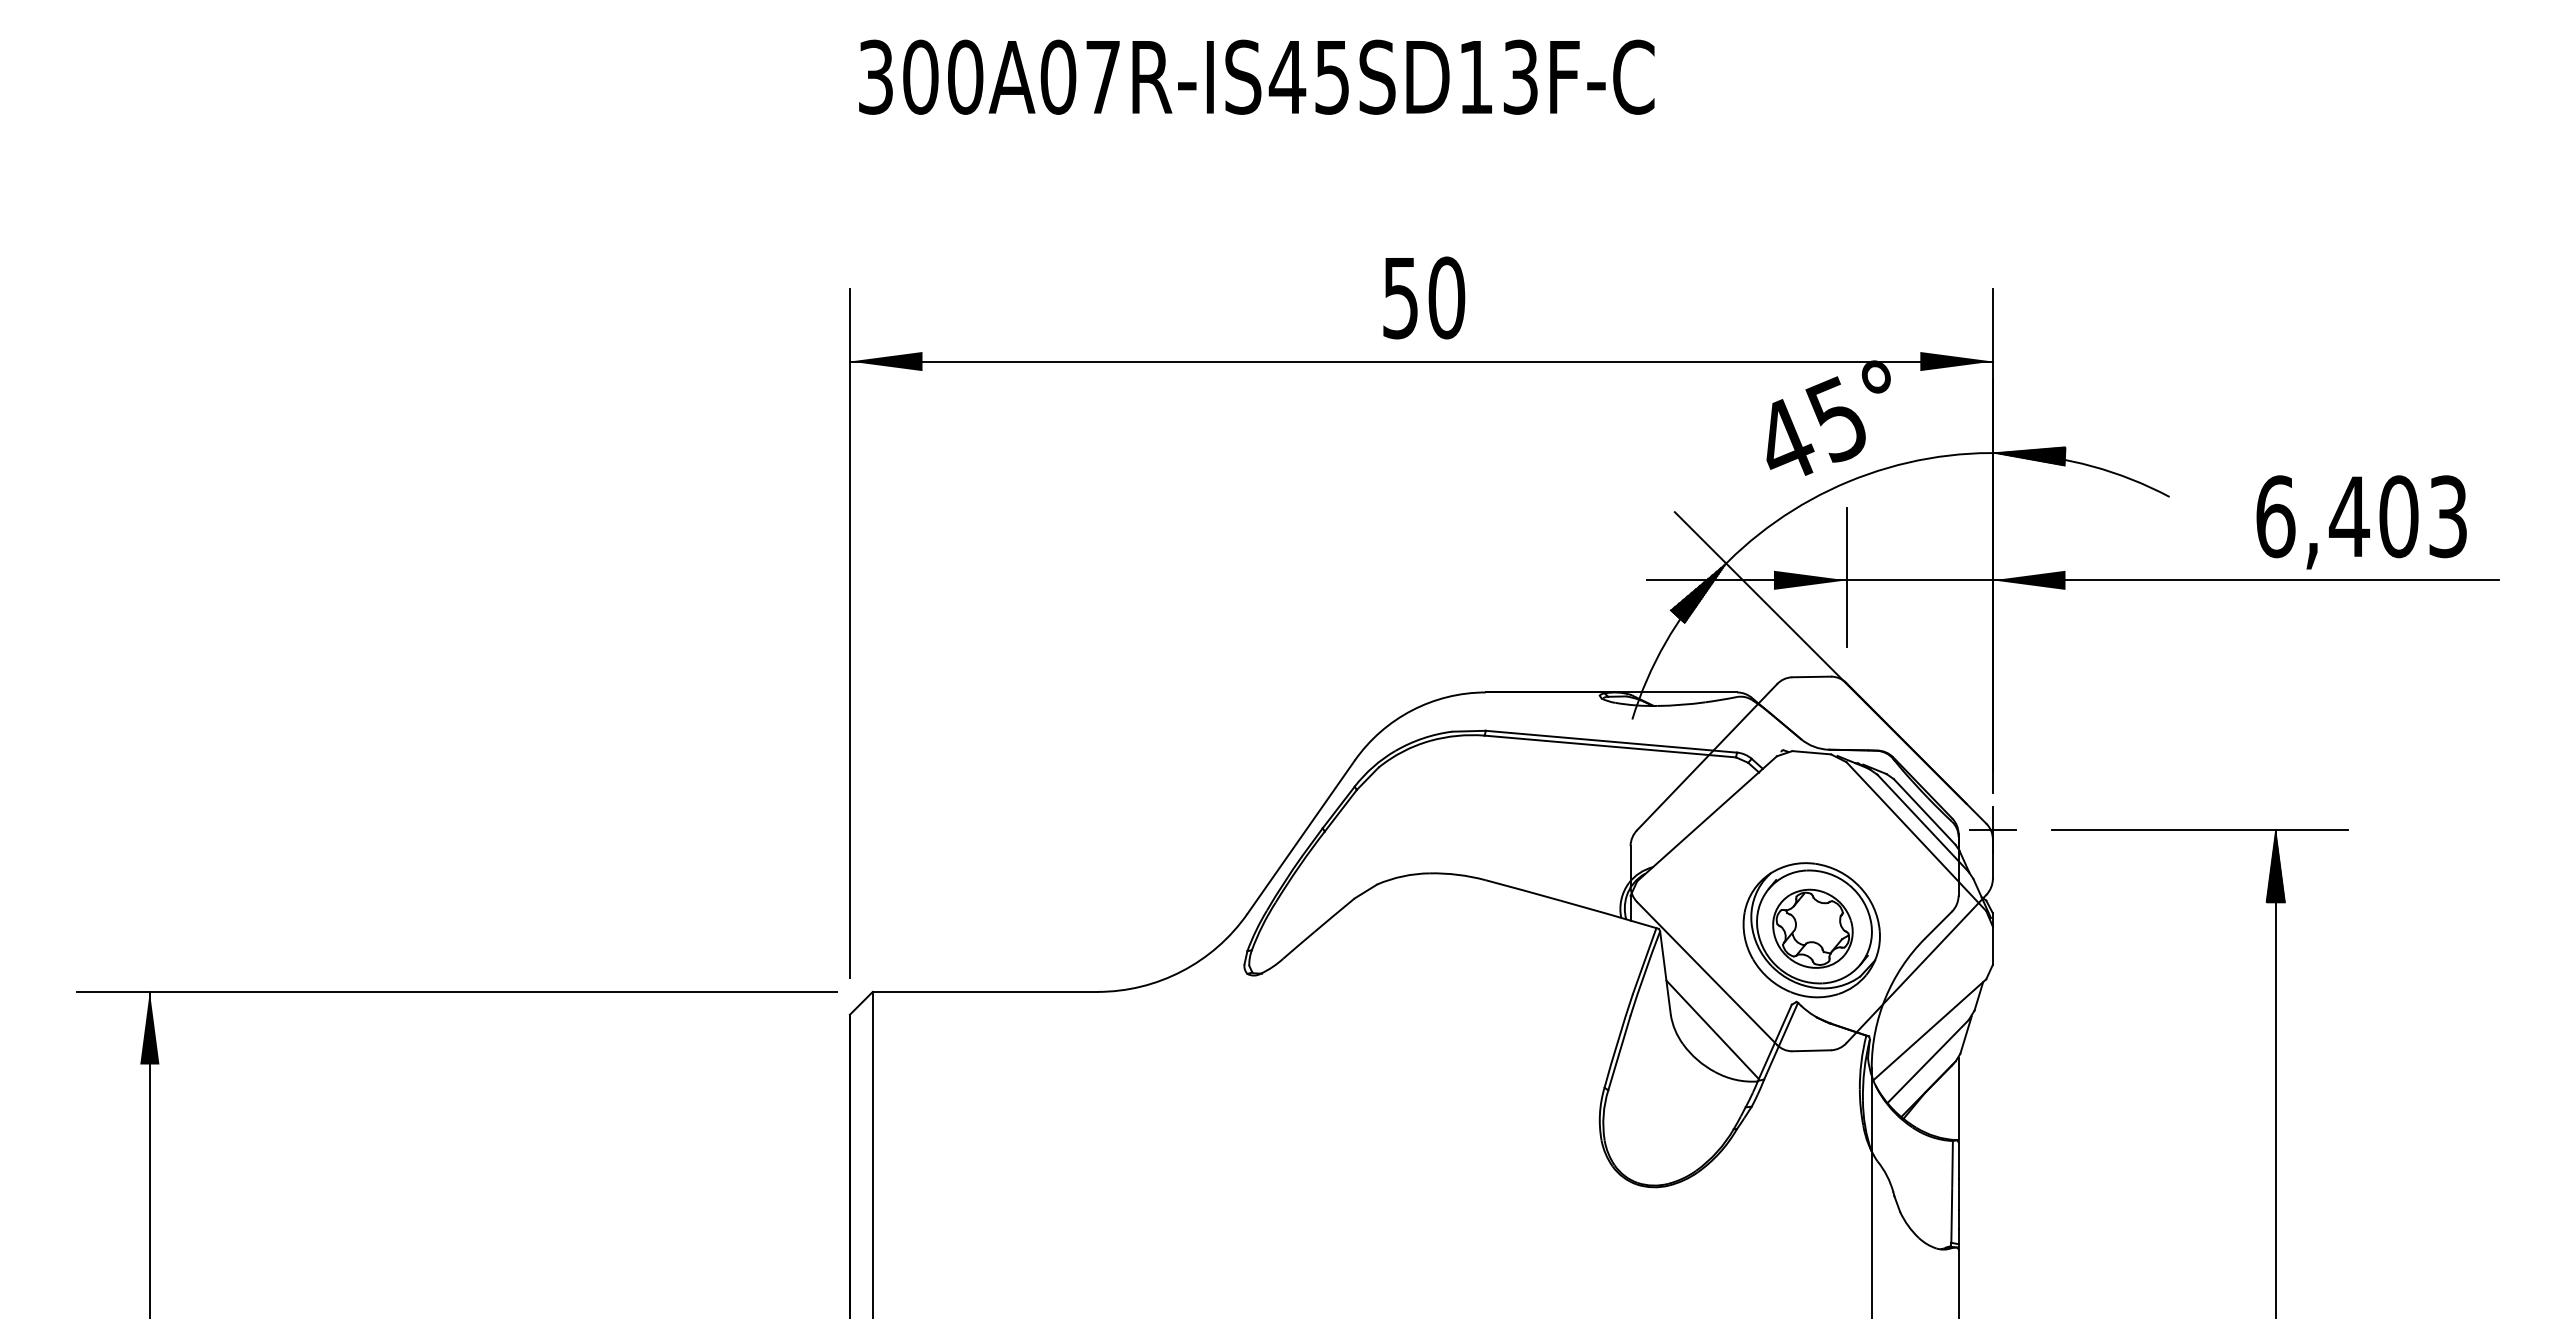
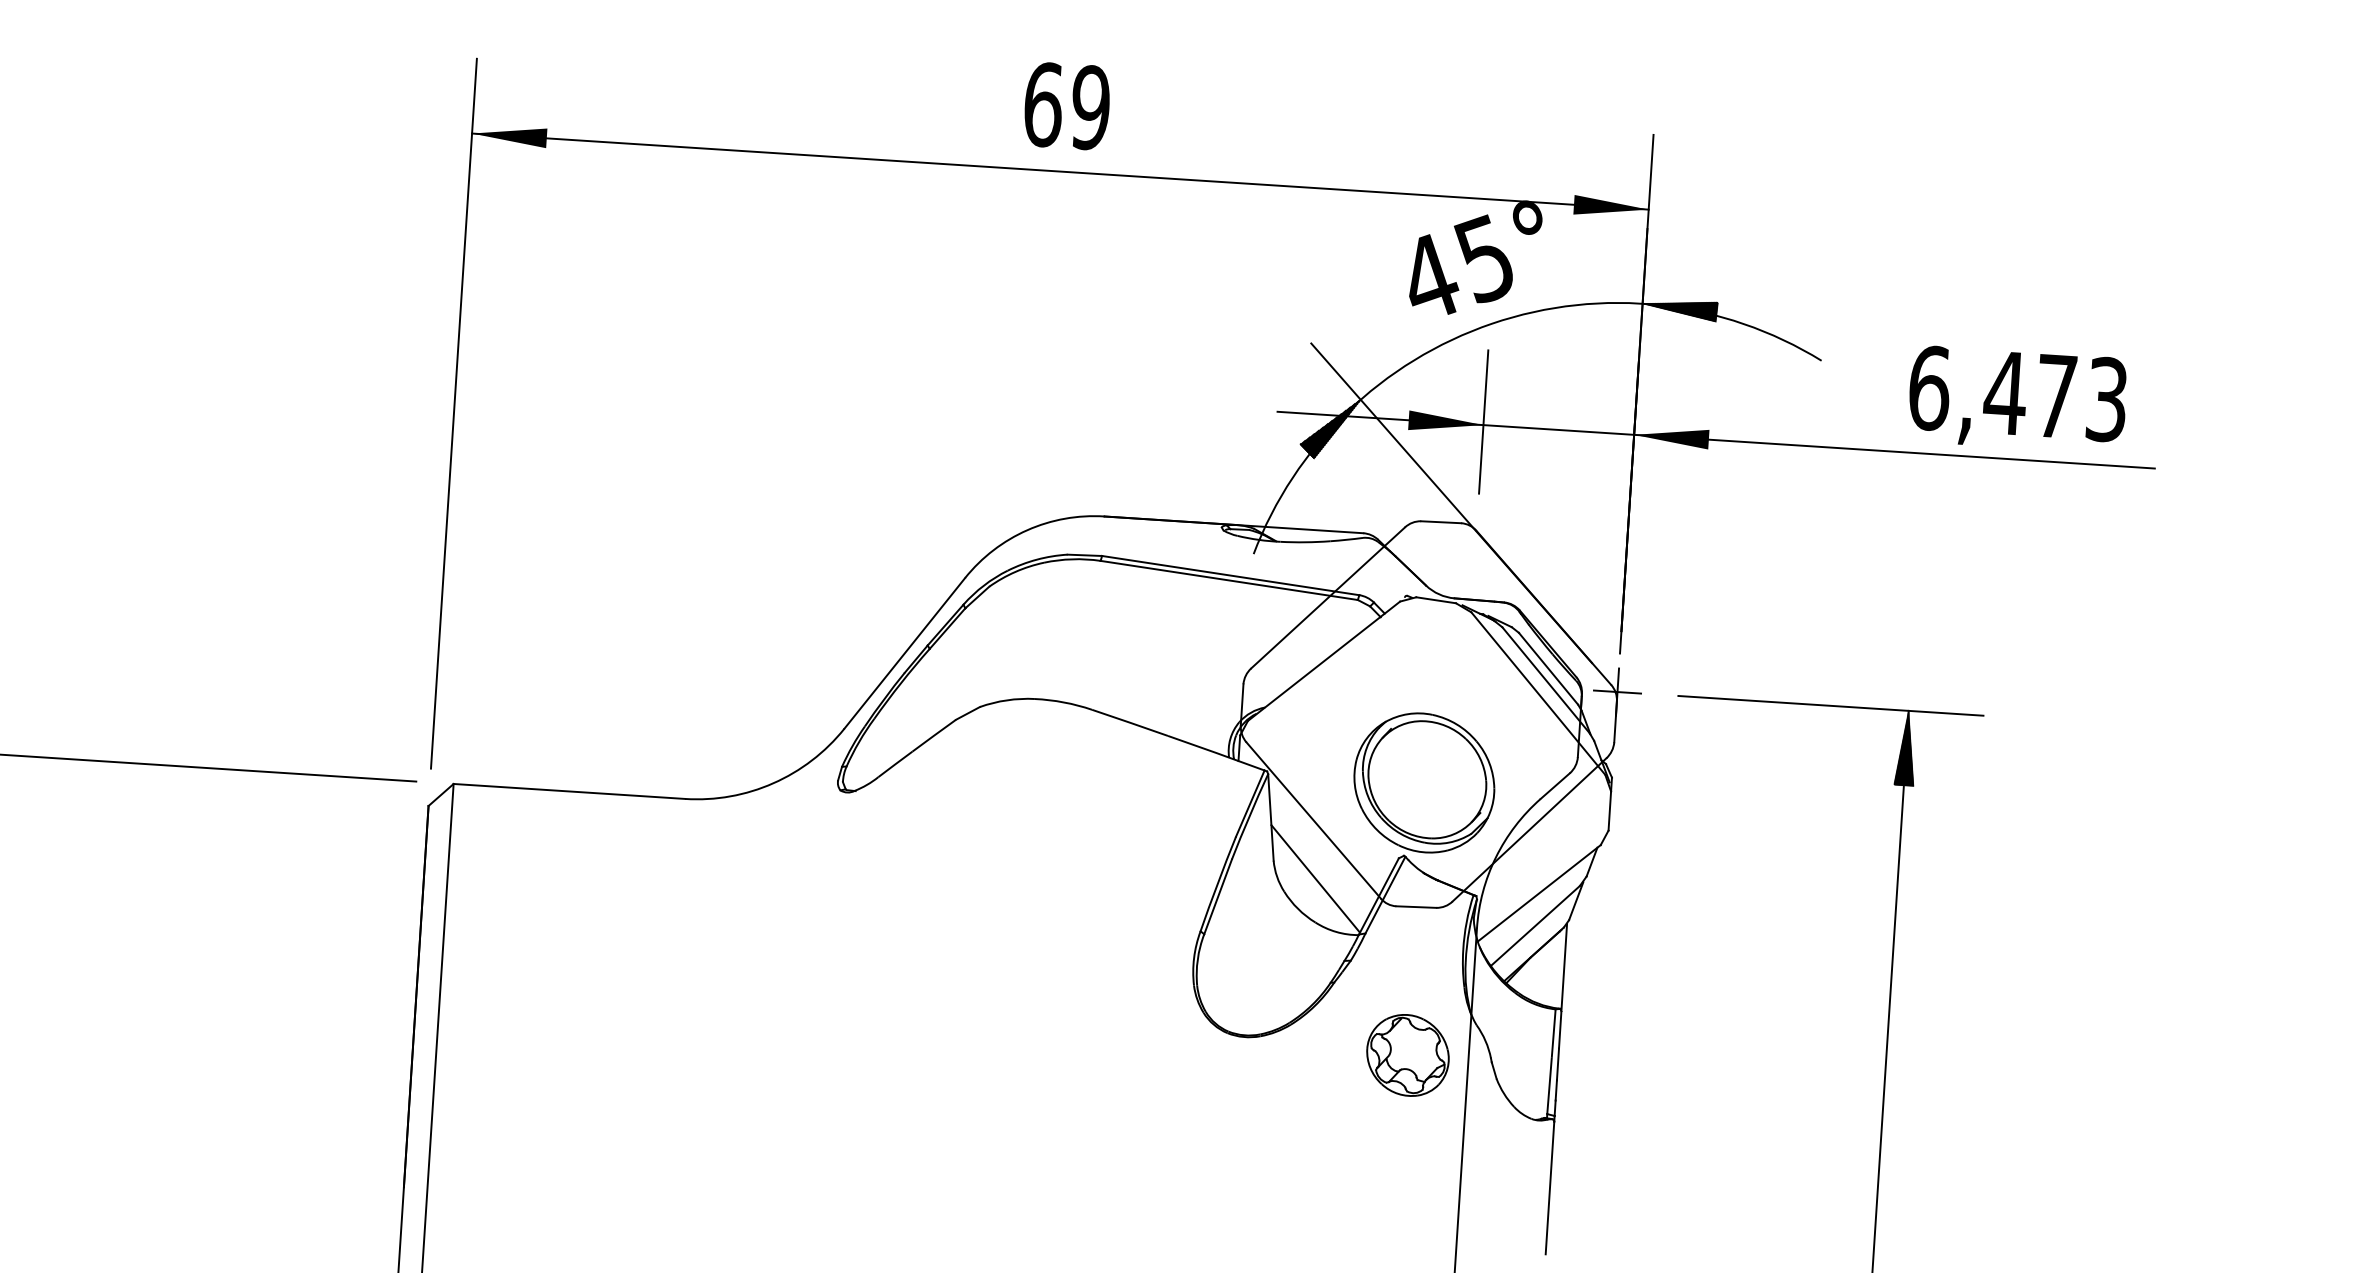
text: (1424, 297) -> (1067, 105), 50 -> 69
text: (2398, 516) -> (2055, 396), 6,403 -> 6,473
part: (1812, 928) -> (1407, 1055), moved

